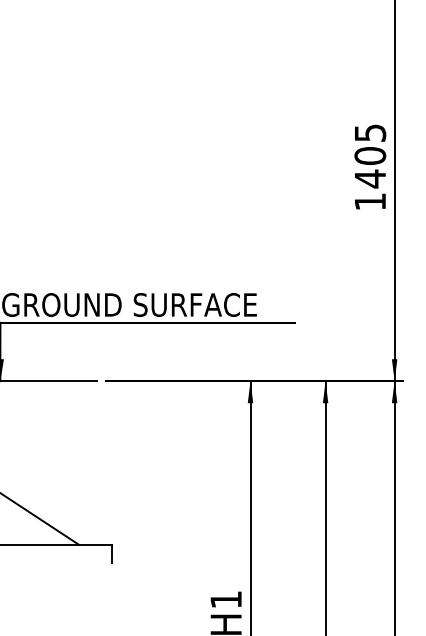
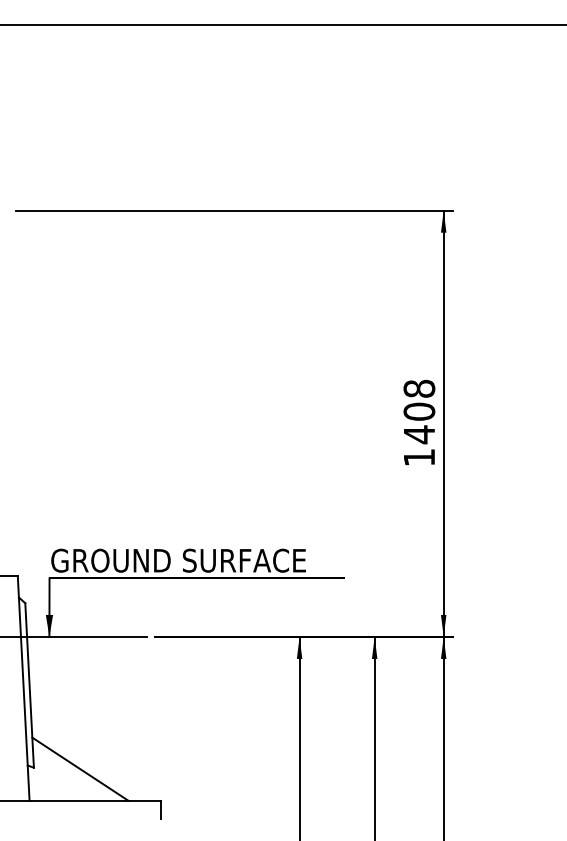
text: (370, 132) -> (419, 388), 1405 -> 1408

